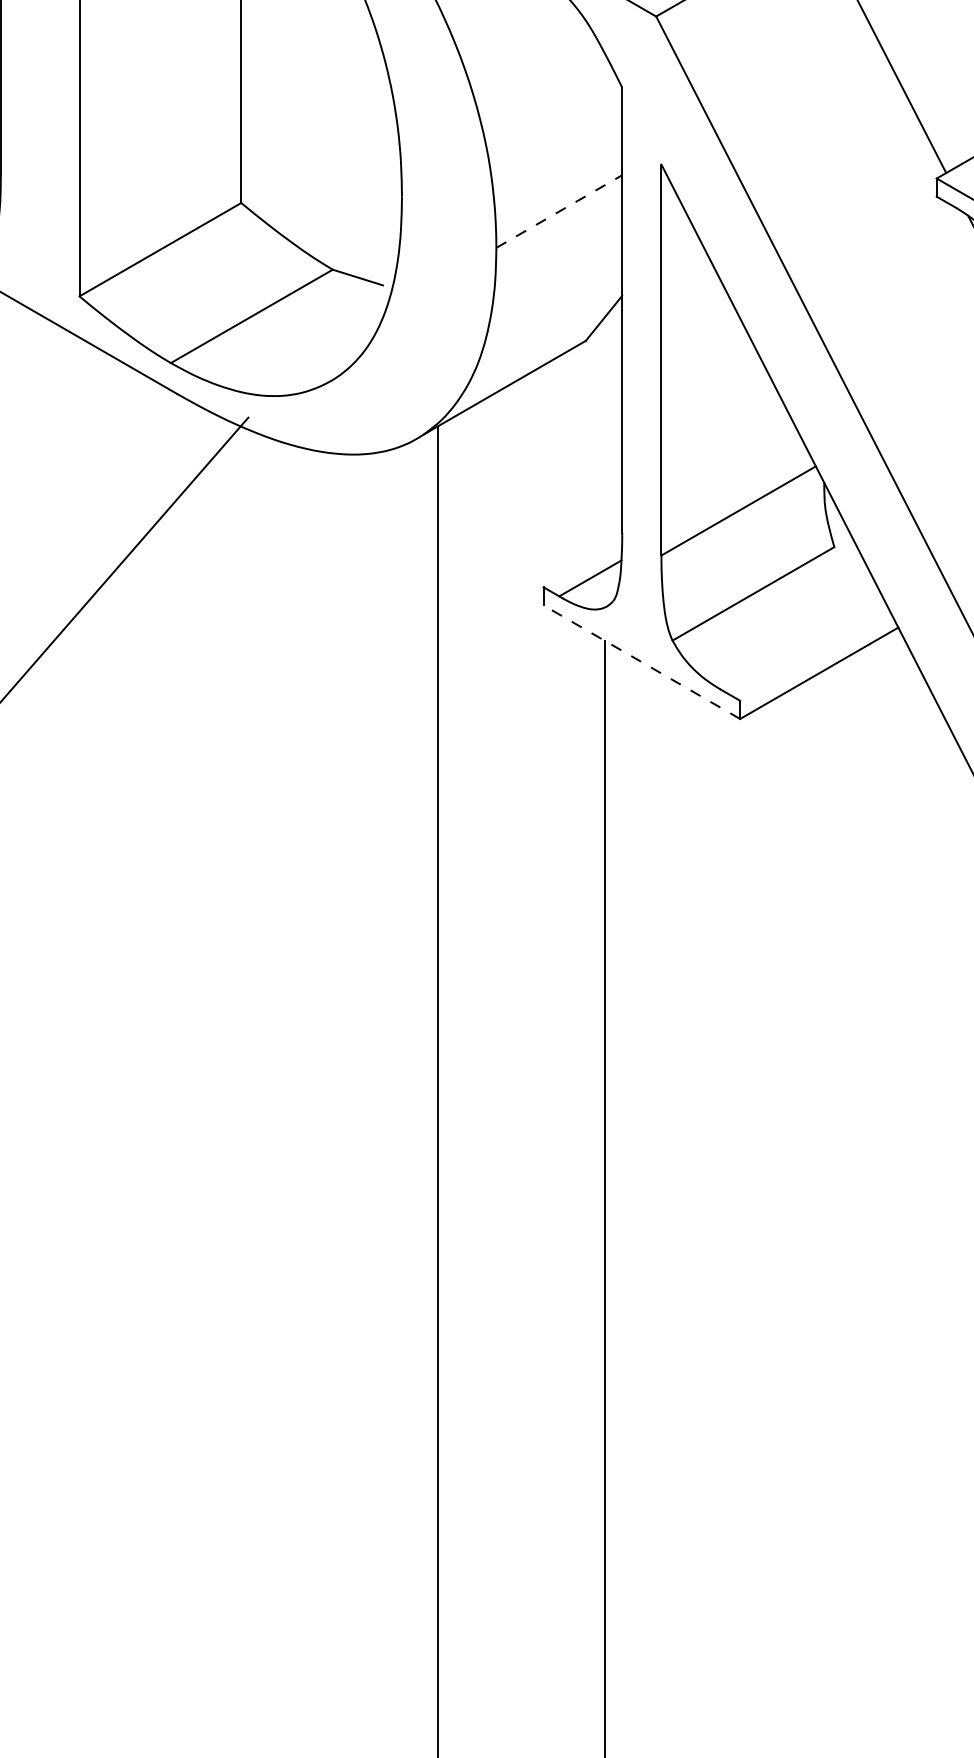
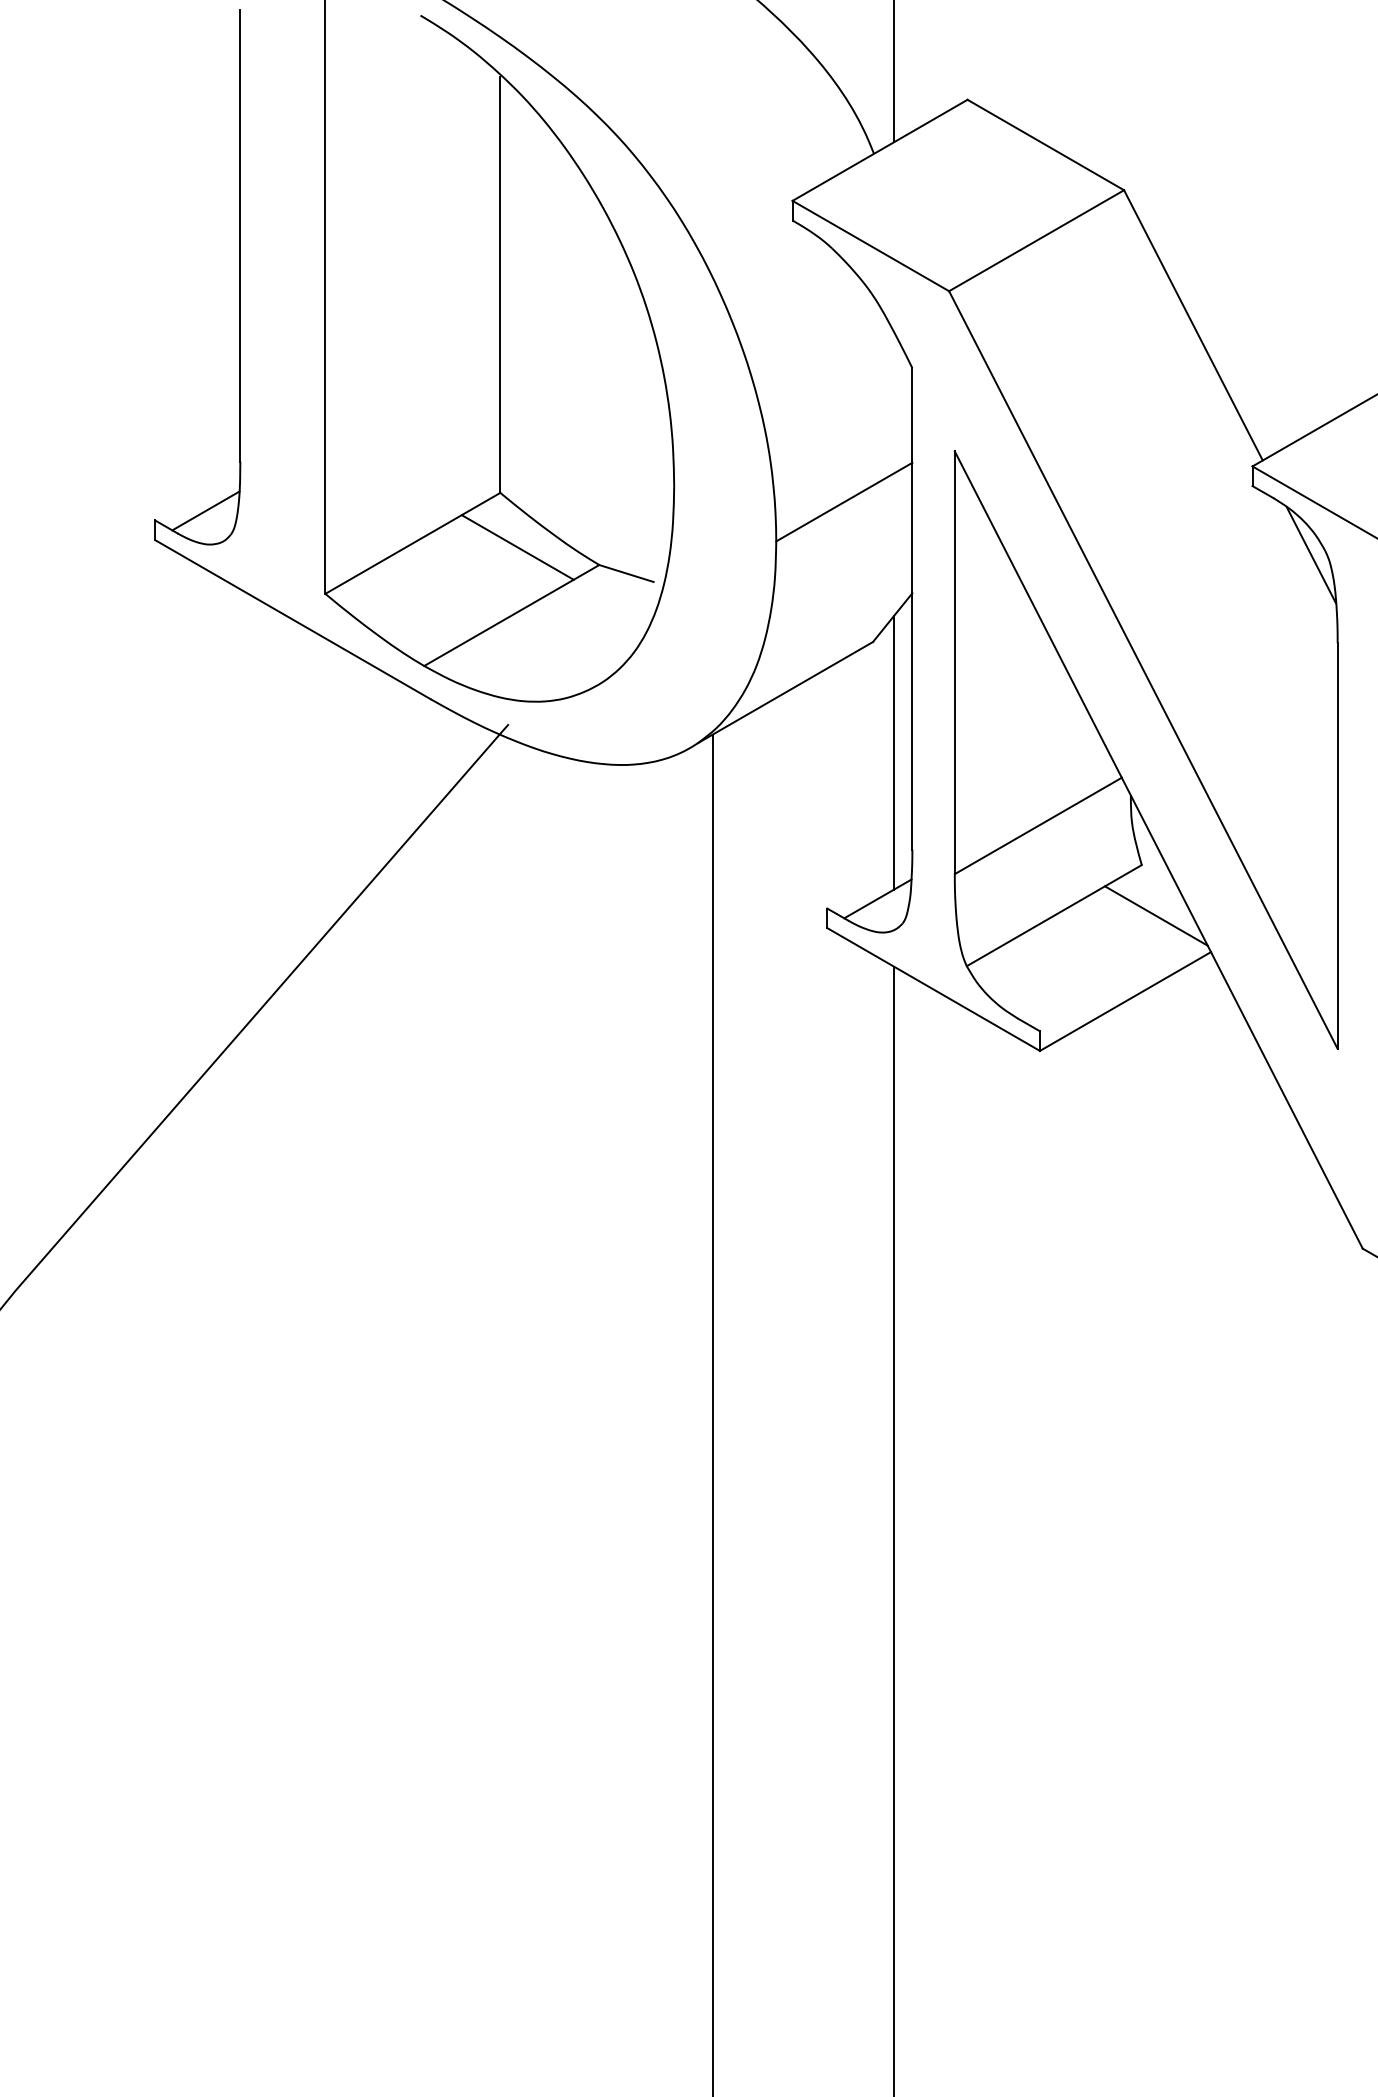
line: (559, 211) -> (844, 502), dashed -> solid
line: (257, 253) -> (517, 547), added
line: (604, 443) -> (893, 752), added
line: (847, 593) -> (1156, 915), added
line: (641, 662) -> (933, 989), dashed -> solid

